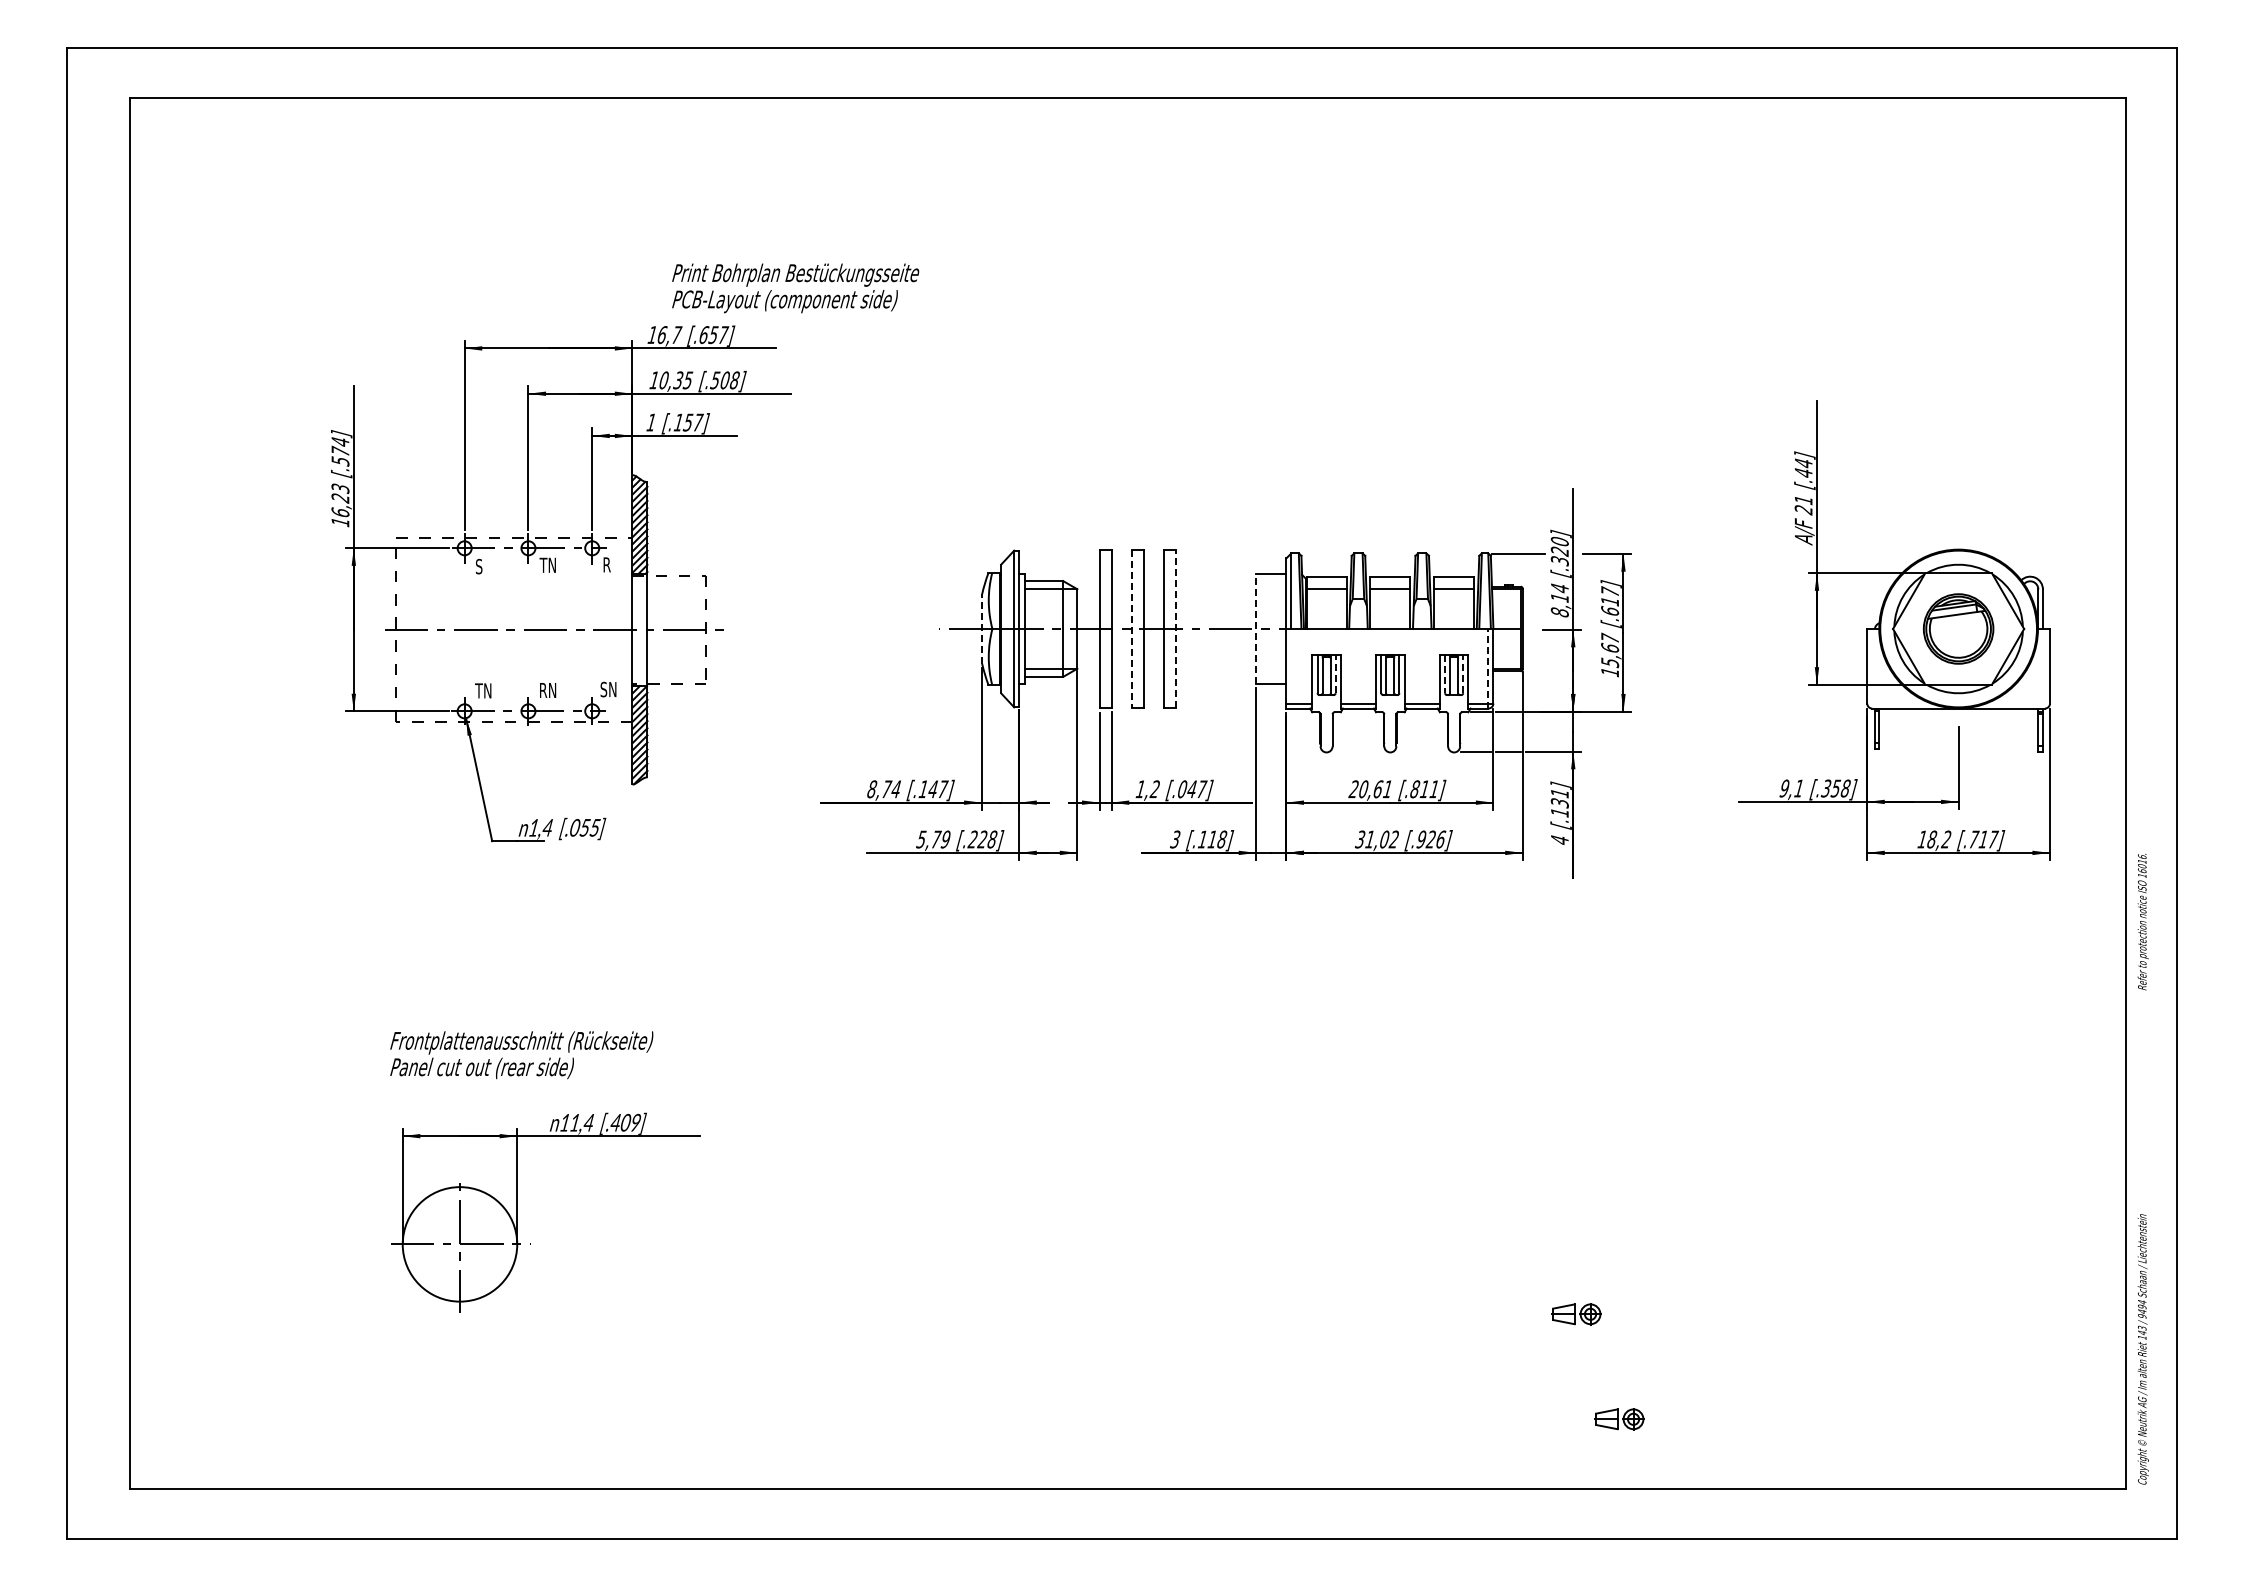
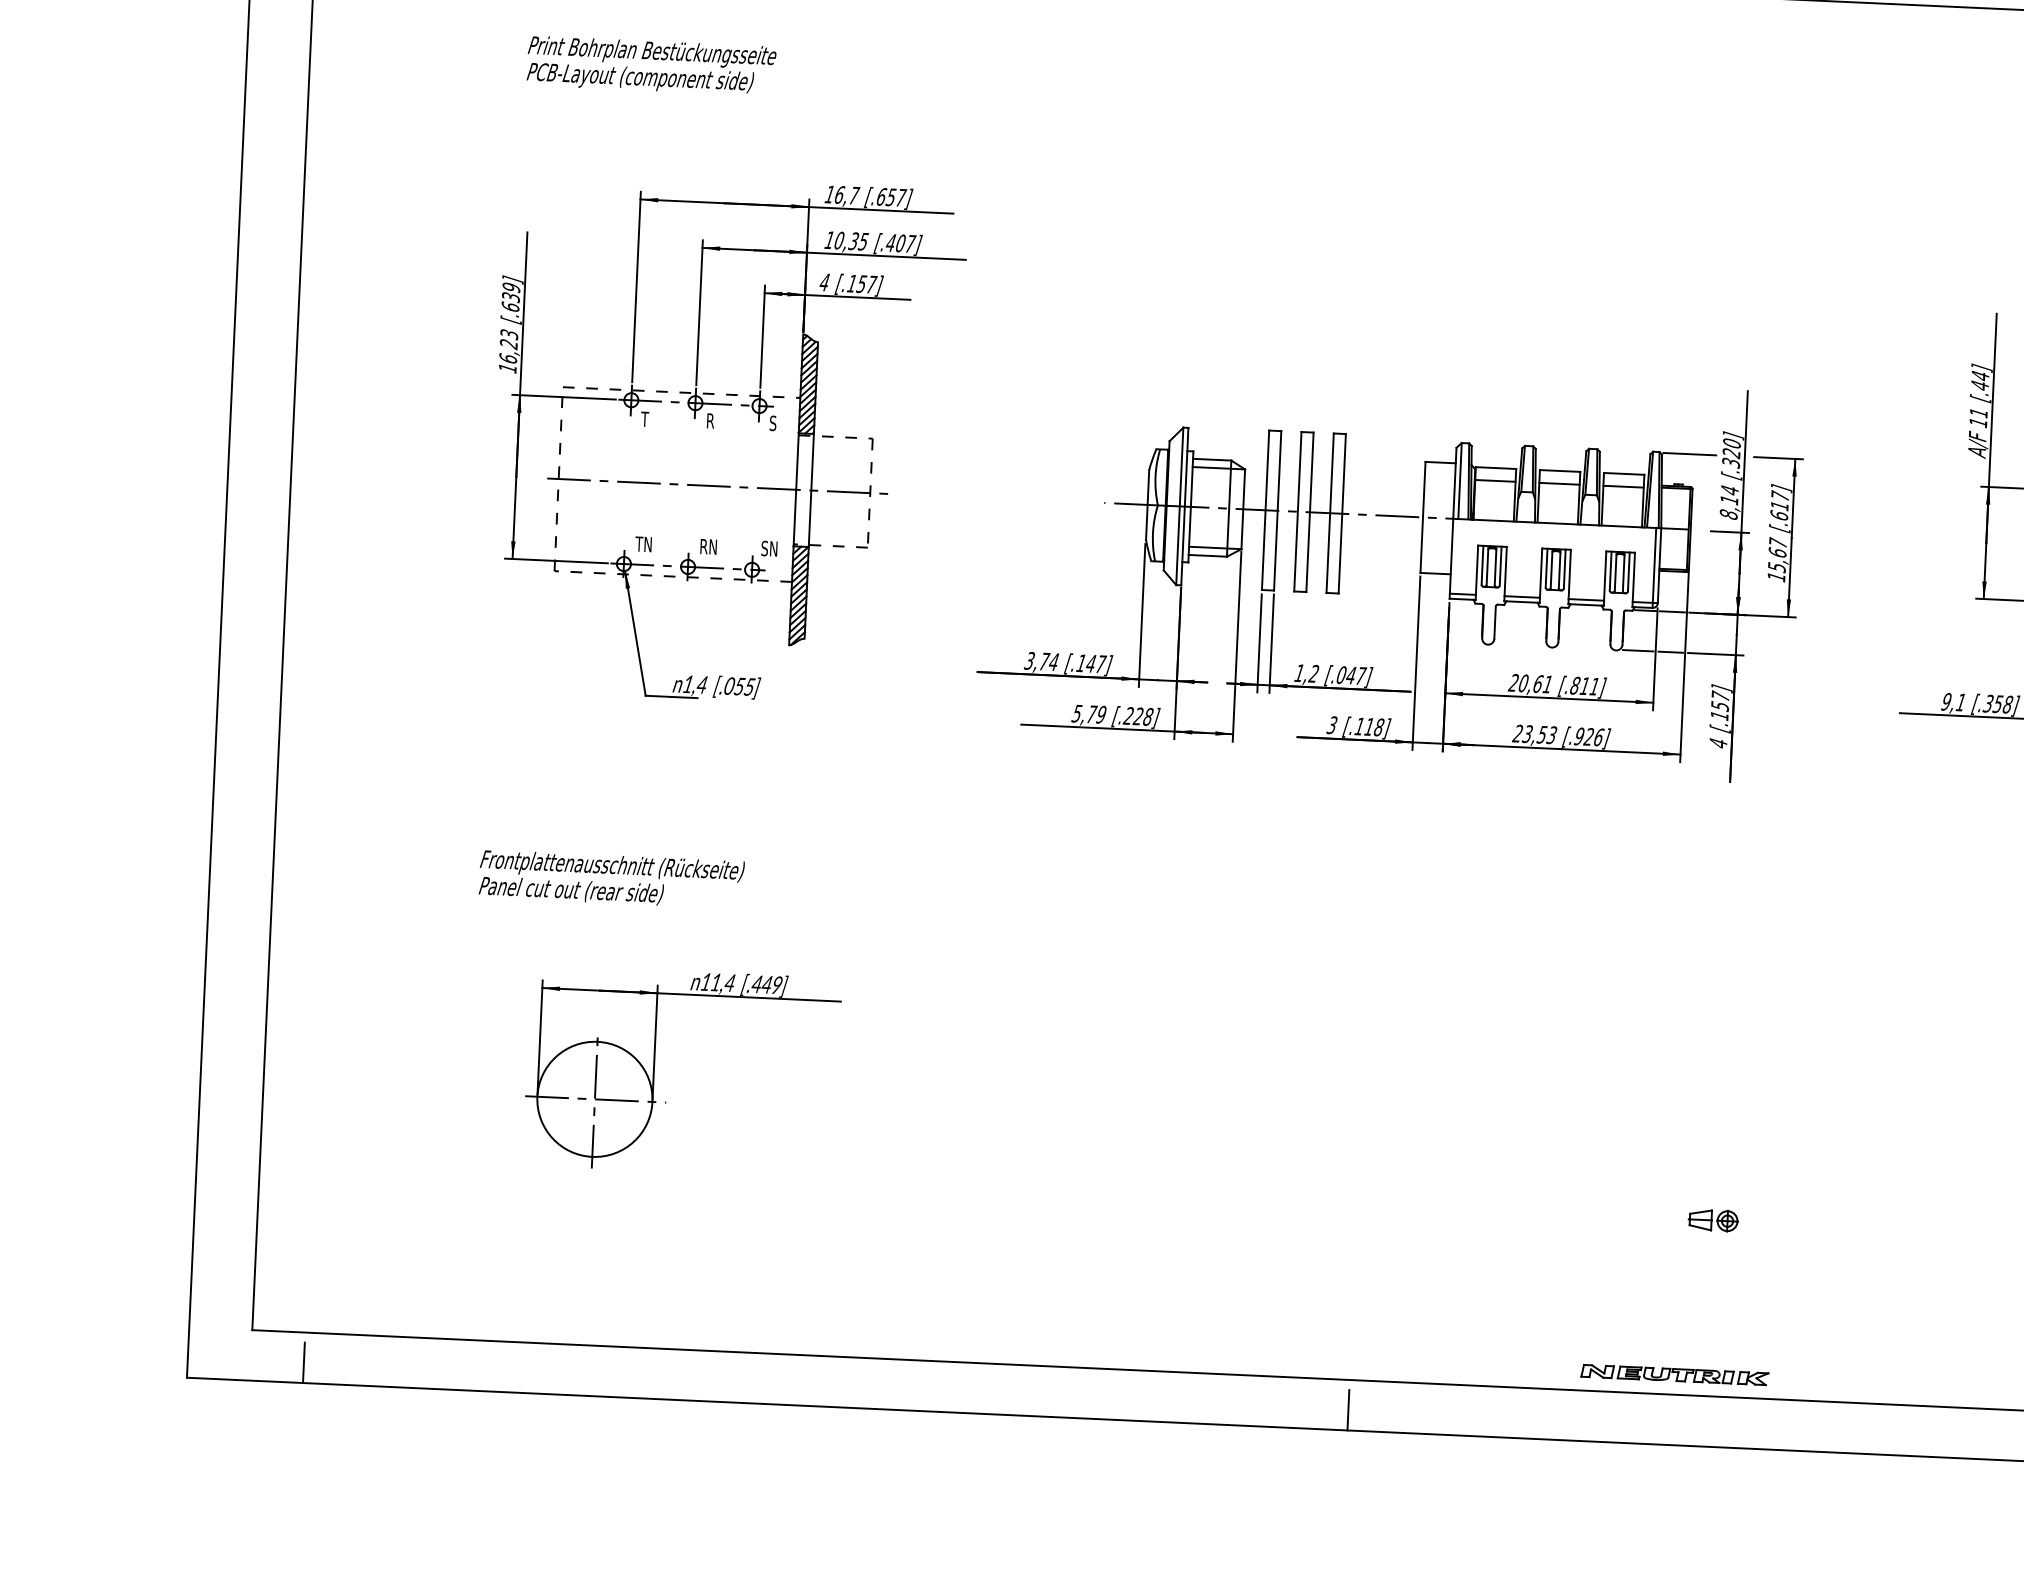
text: (795, 288) -> (651, 66), moved
text: (724, 380) -> (900, 243), [.508] -> [.407]
text: (651, 422) -> (824, 282), 1 -> 4
text: (340, 451) -> (511, 297), [.574] -> [.639]
text: (1803, 510) -> (1978, 423), 21 -> 11
text: (547, 564) -> (713, 420), TN -> R
text: (606, 564) -> (773, 422), R -> S
text: (478, 566) -> (644, 419), S -> T
line: (1175, 628) -> (1341, 513), dashed -> solid
line: (1256, 628) -> (1423, 516), dashed -> solid
line: (982, 629) -> (1147, 505), dashed -> solid
line: (1131, 629) -> (1297, 512), dashed -> solid
line: (1488, 668) -> (1654, 567), dashed -> solid
line: (1335, 673) -> (1500, 565), dashed -> solid
line: (1463, 673) -> (1629, 571), dashed -> solid
line: (1445, 674) -> (1611, 571), dashed -> solid
text: (871, 789) -> (1029, 661), 8,74 -> 3,74
text: (1559, 796) -> (1719, 699), [.131] -> [.157]
text: (1376, 839) -> (1534, 734), 31,02 -> 23,53
text: (521, 1055) -> (611, 879), moved
text: (625, 1122) -> (766, 984), .409 -> .449
part: (1619, 1419) -> (1751, 1328), removed
part: (1544, 1469) -> (1674, 1375), added
line: (182, 1519) -> (303, 1363), added
line: (1222, 1519) -> (1348, 1410), added

